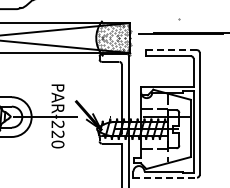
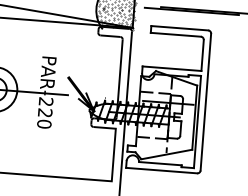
line: (171, 50) -> (179, 28), dashed -> solid
line: (165, 177) -> (162, 170), dashed -> solid

